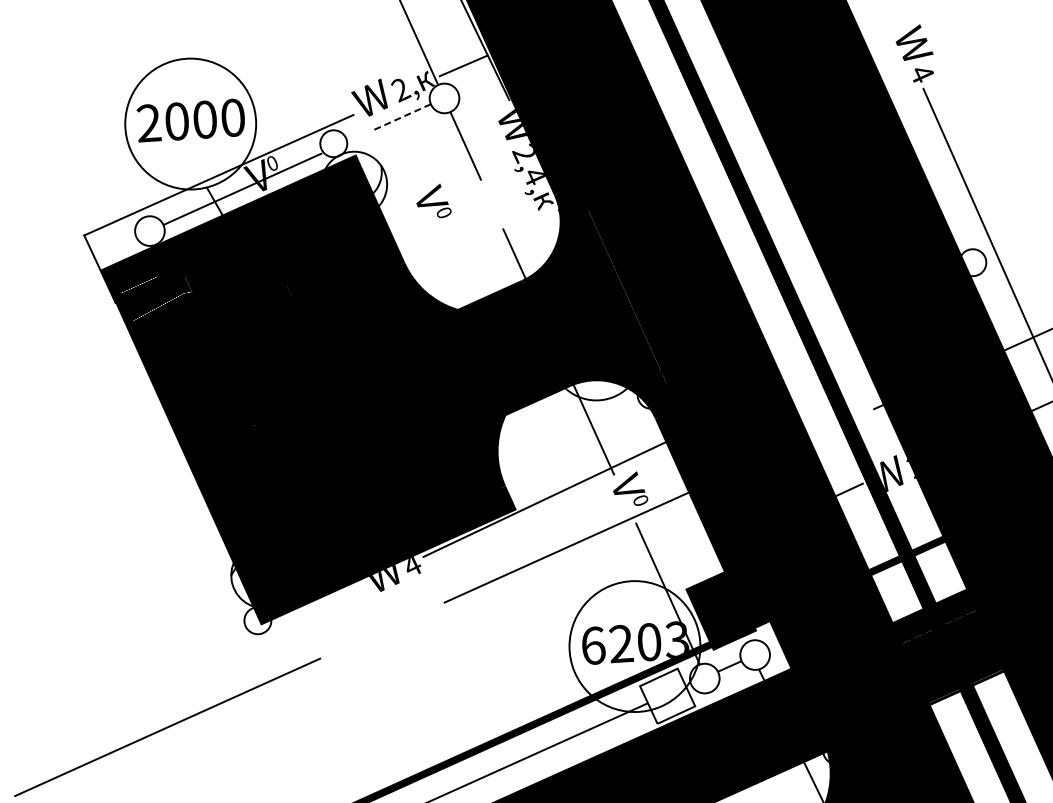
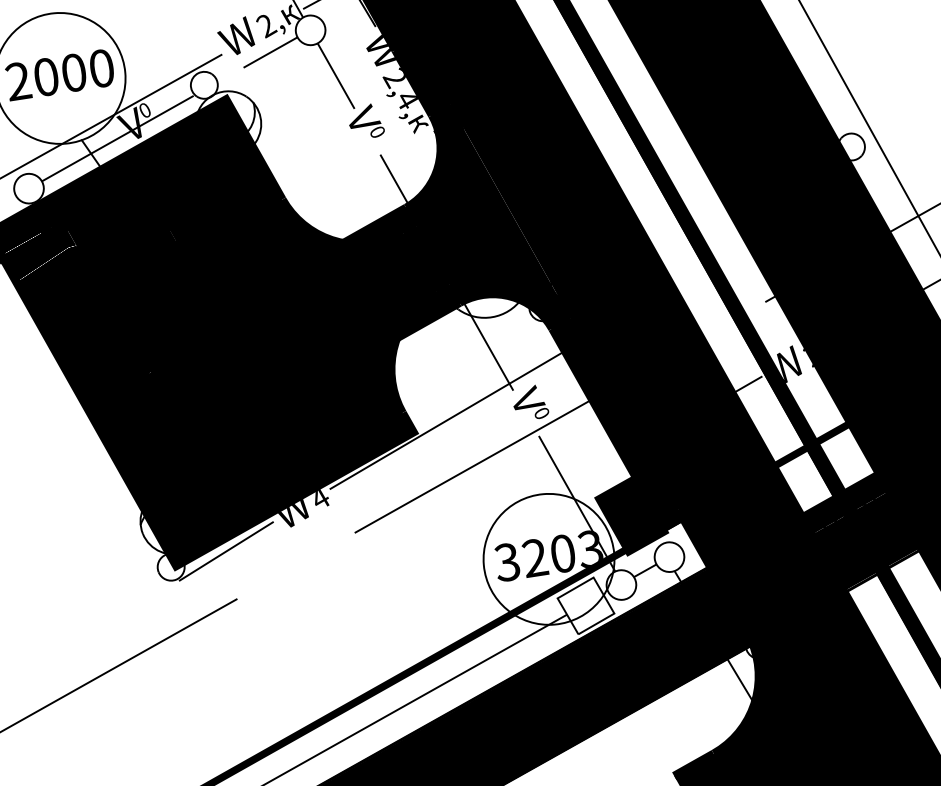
line: (402, 117) -> (270, 53), dashed -> solid
text: (433, 200) -> (365, 120), moved
line: (314, 609) -> (226, 550), added
text: (593, 645) -> (507, 562), 6203 -> 3203

